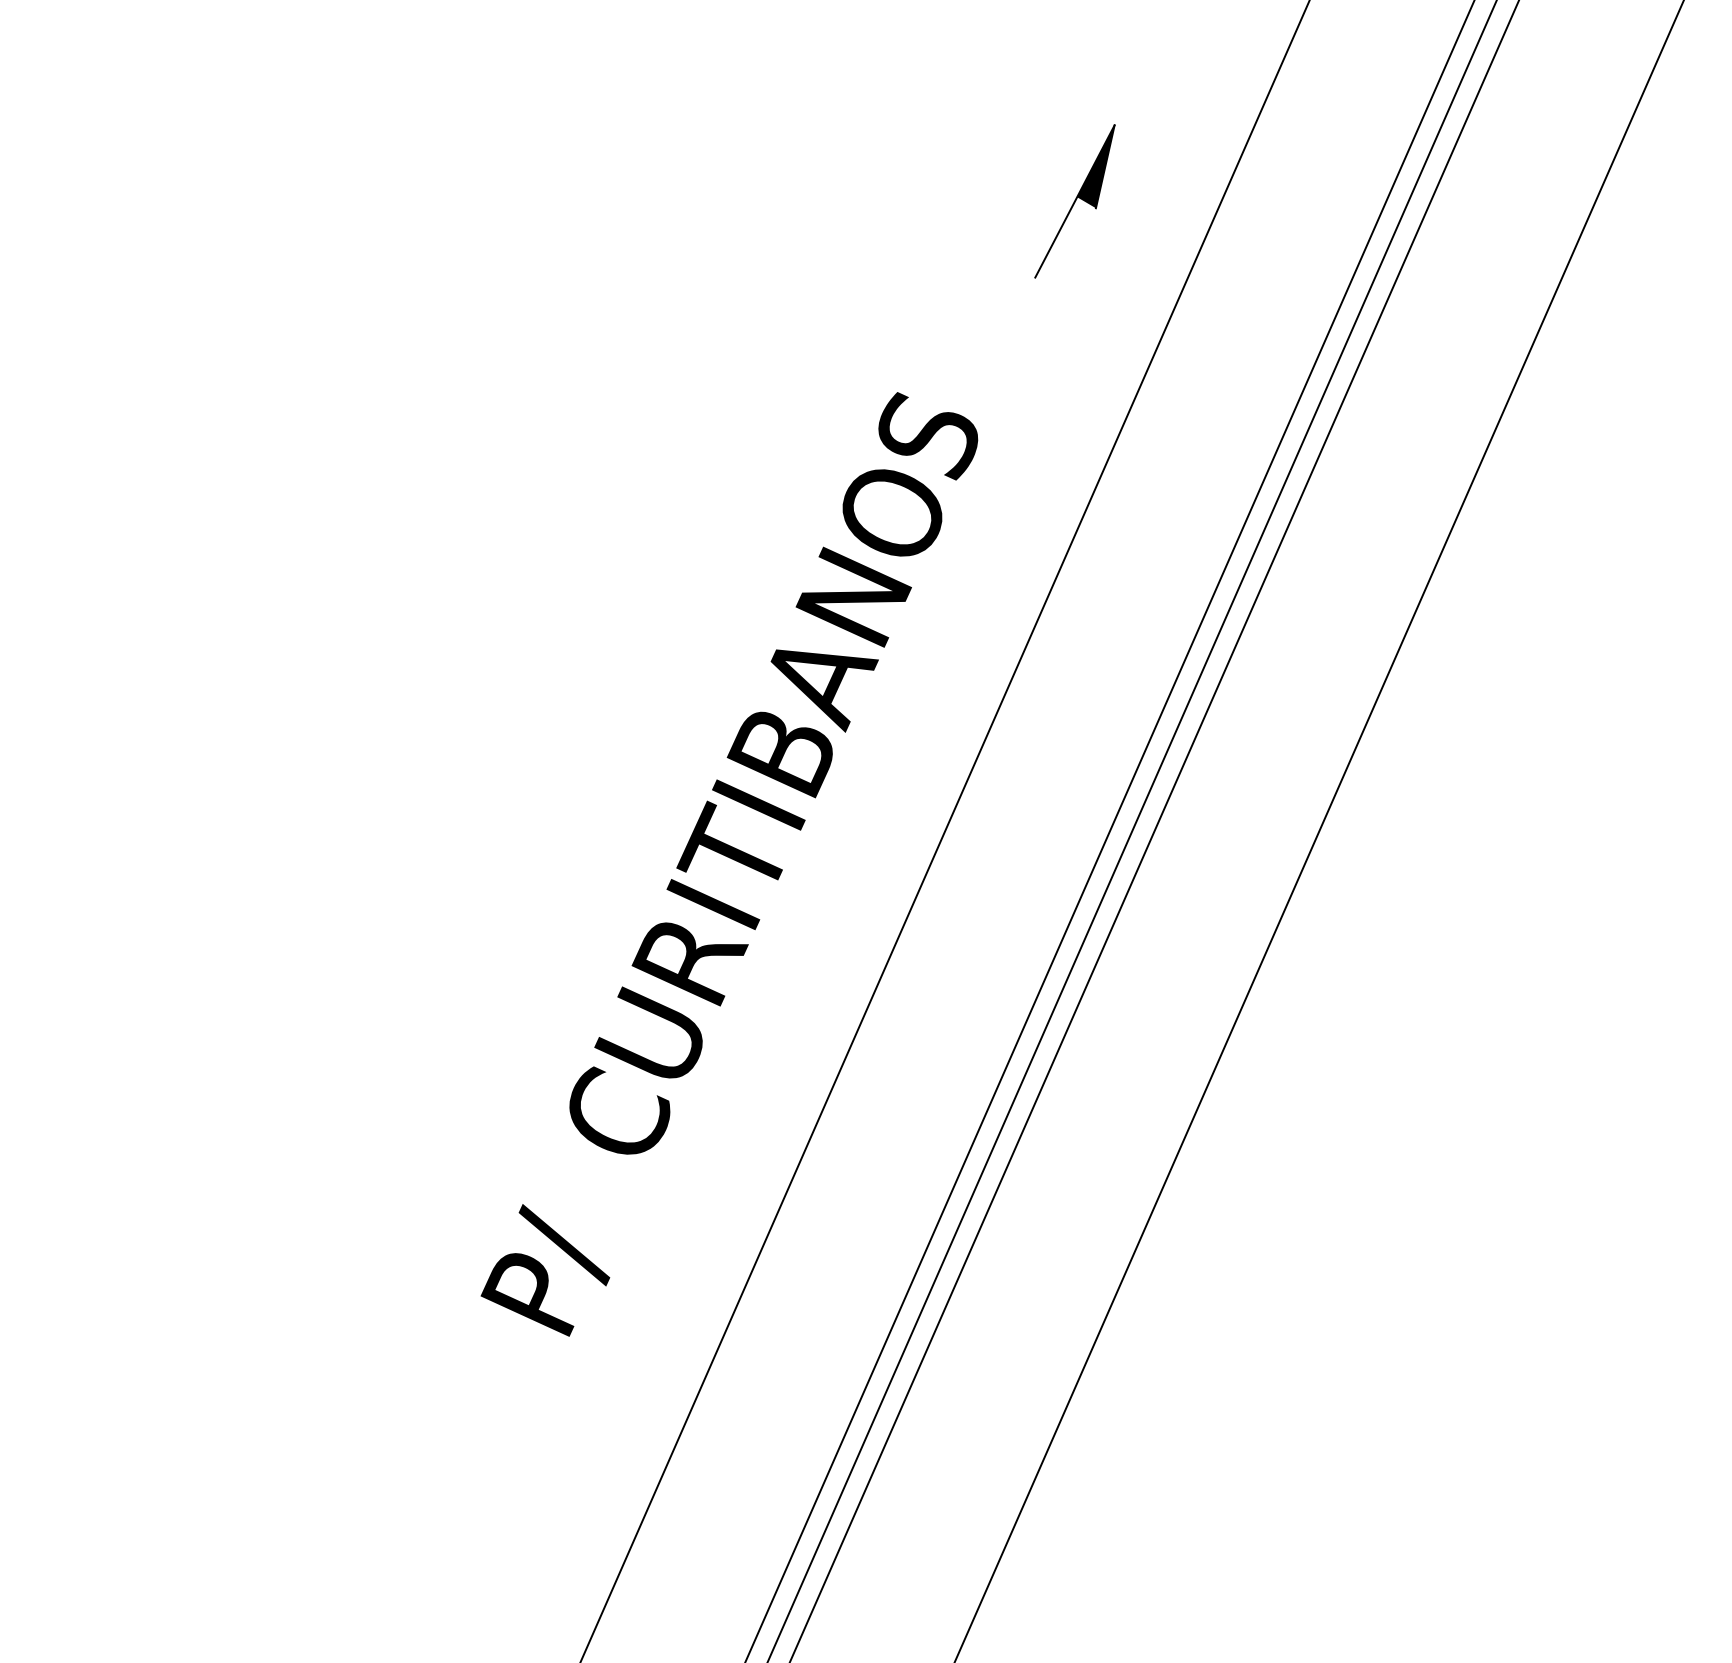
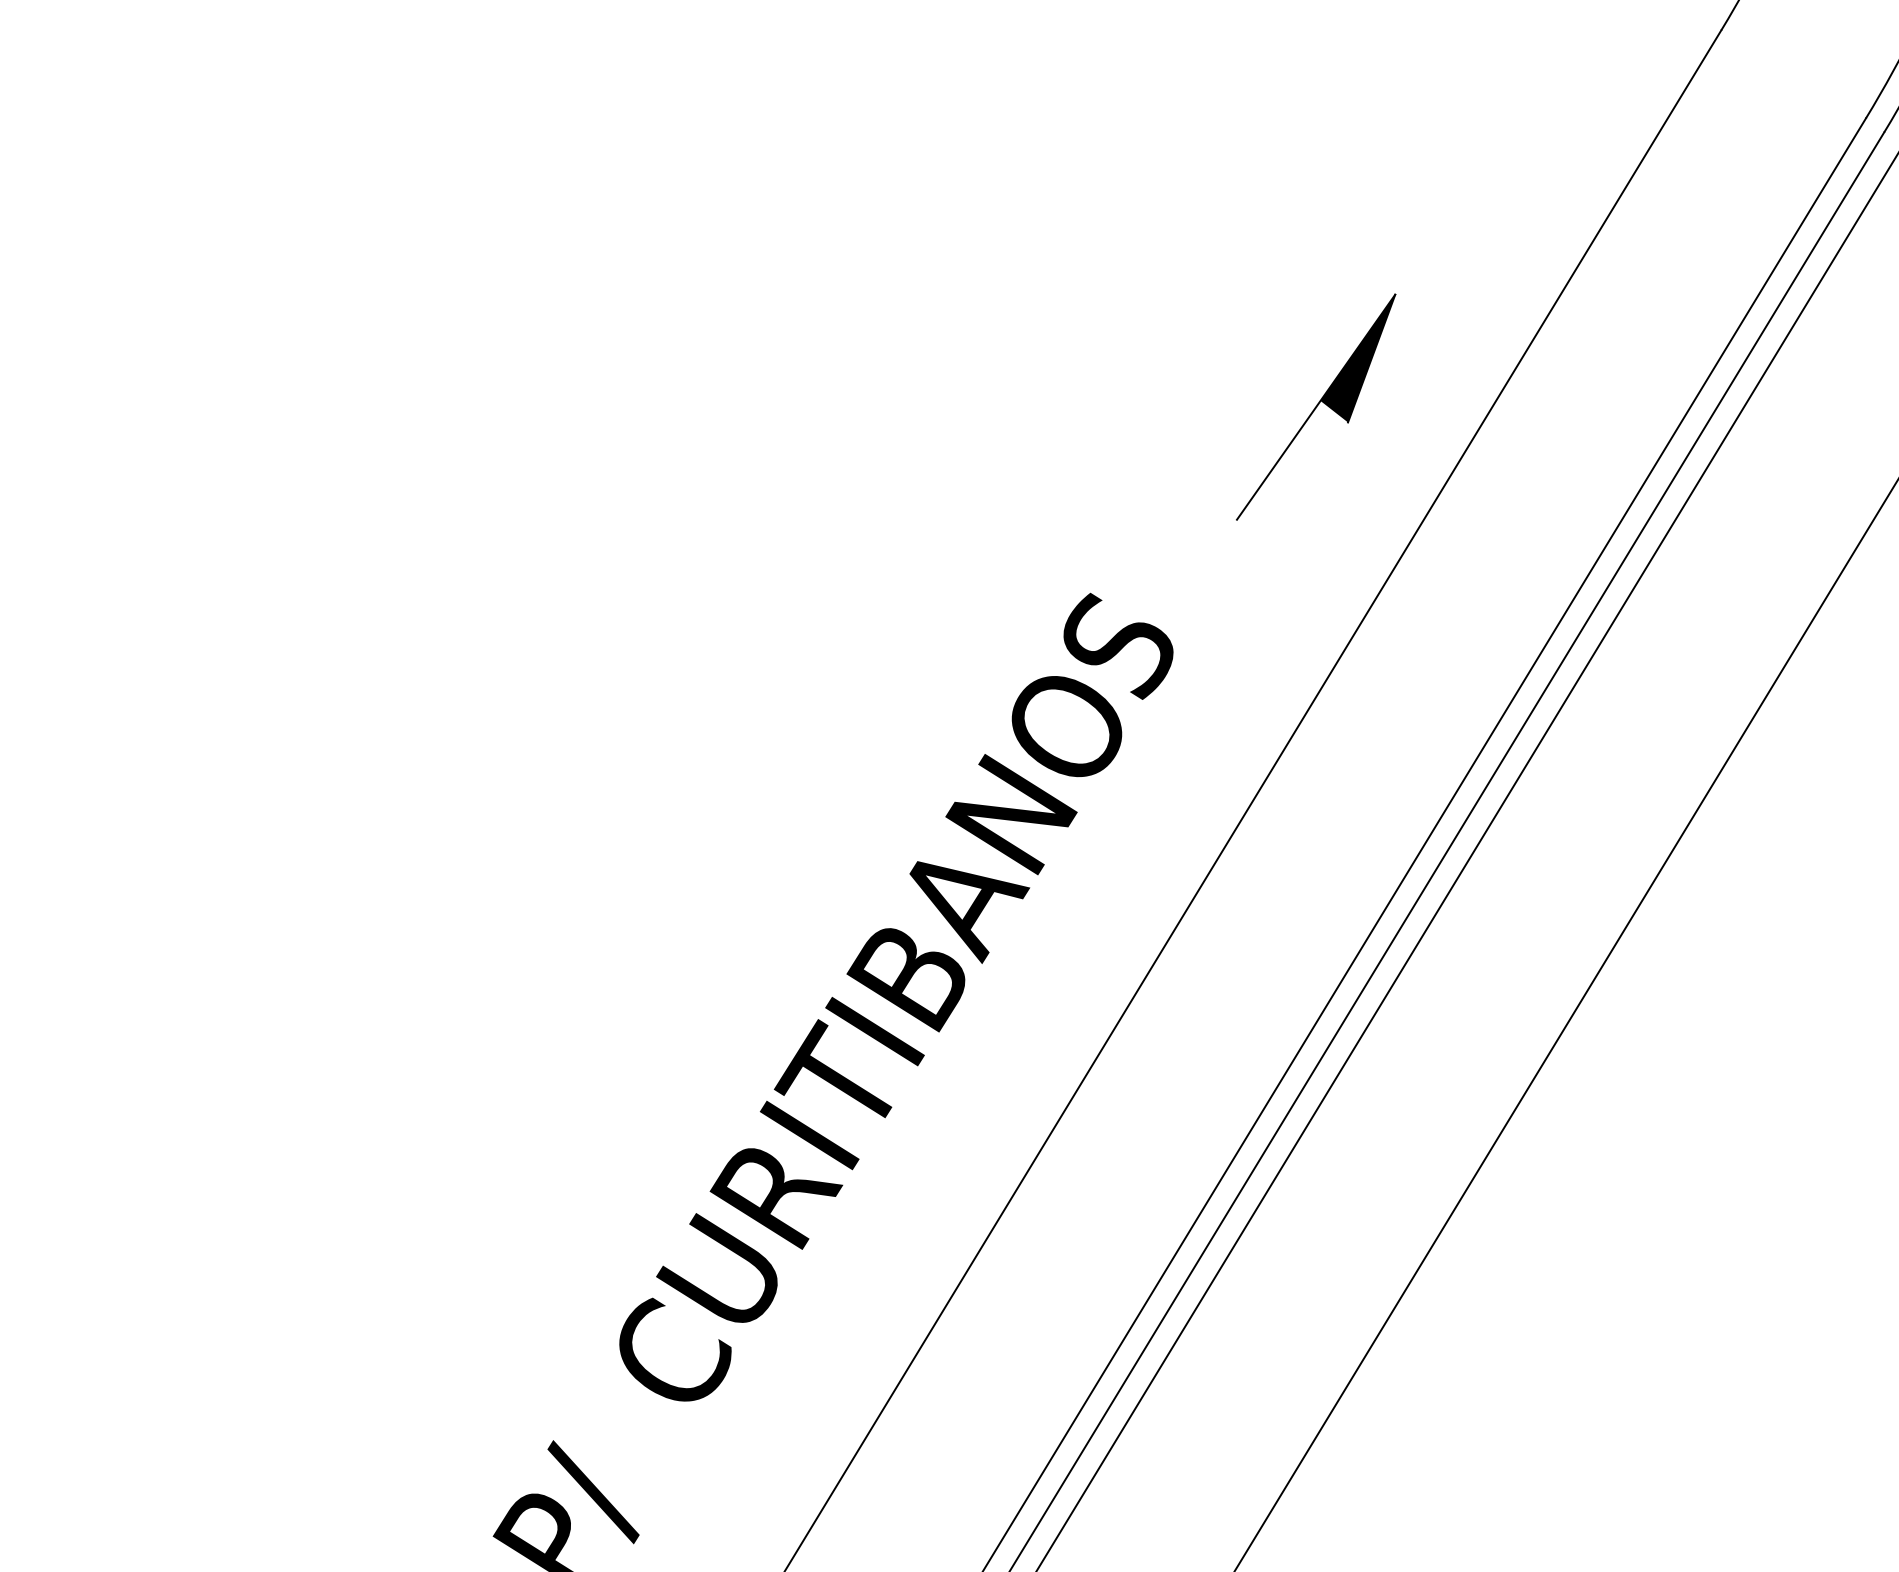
part: (1074, 201) -> (1315, 407), size x1.43

